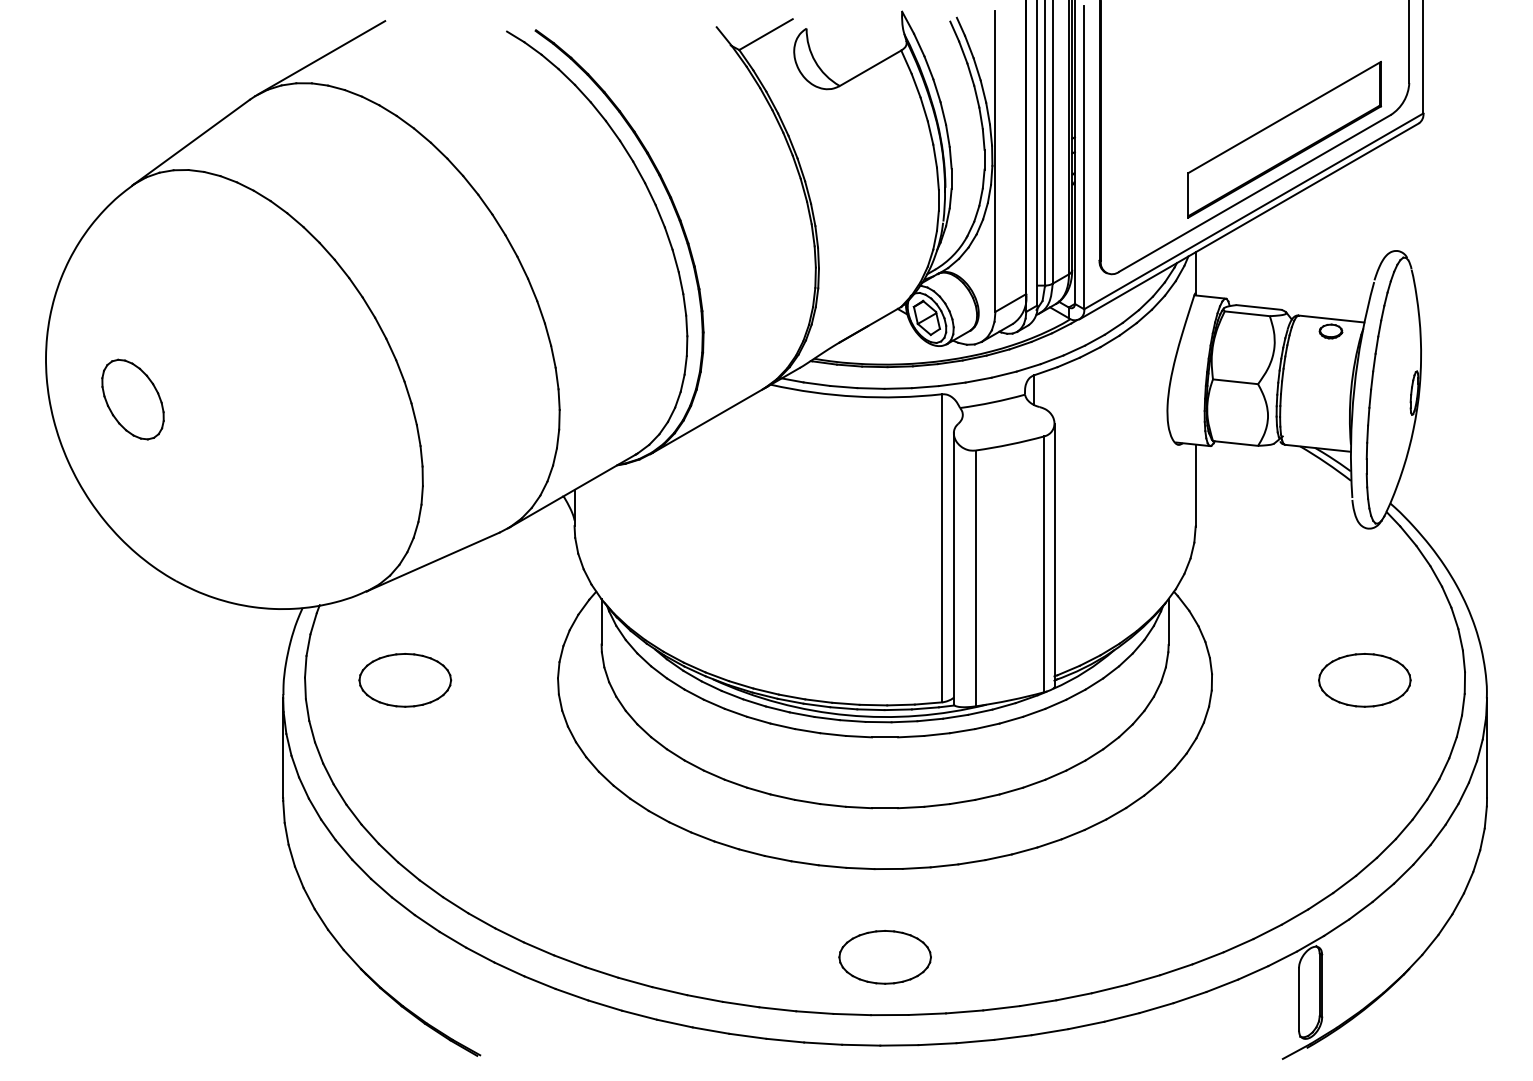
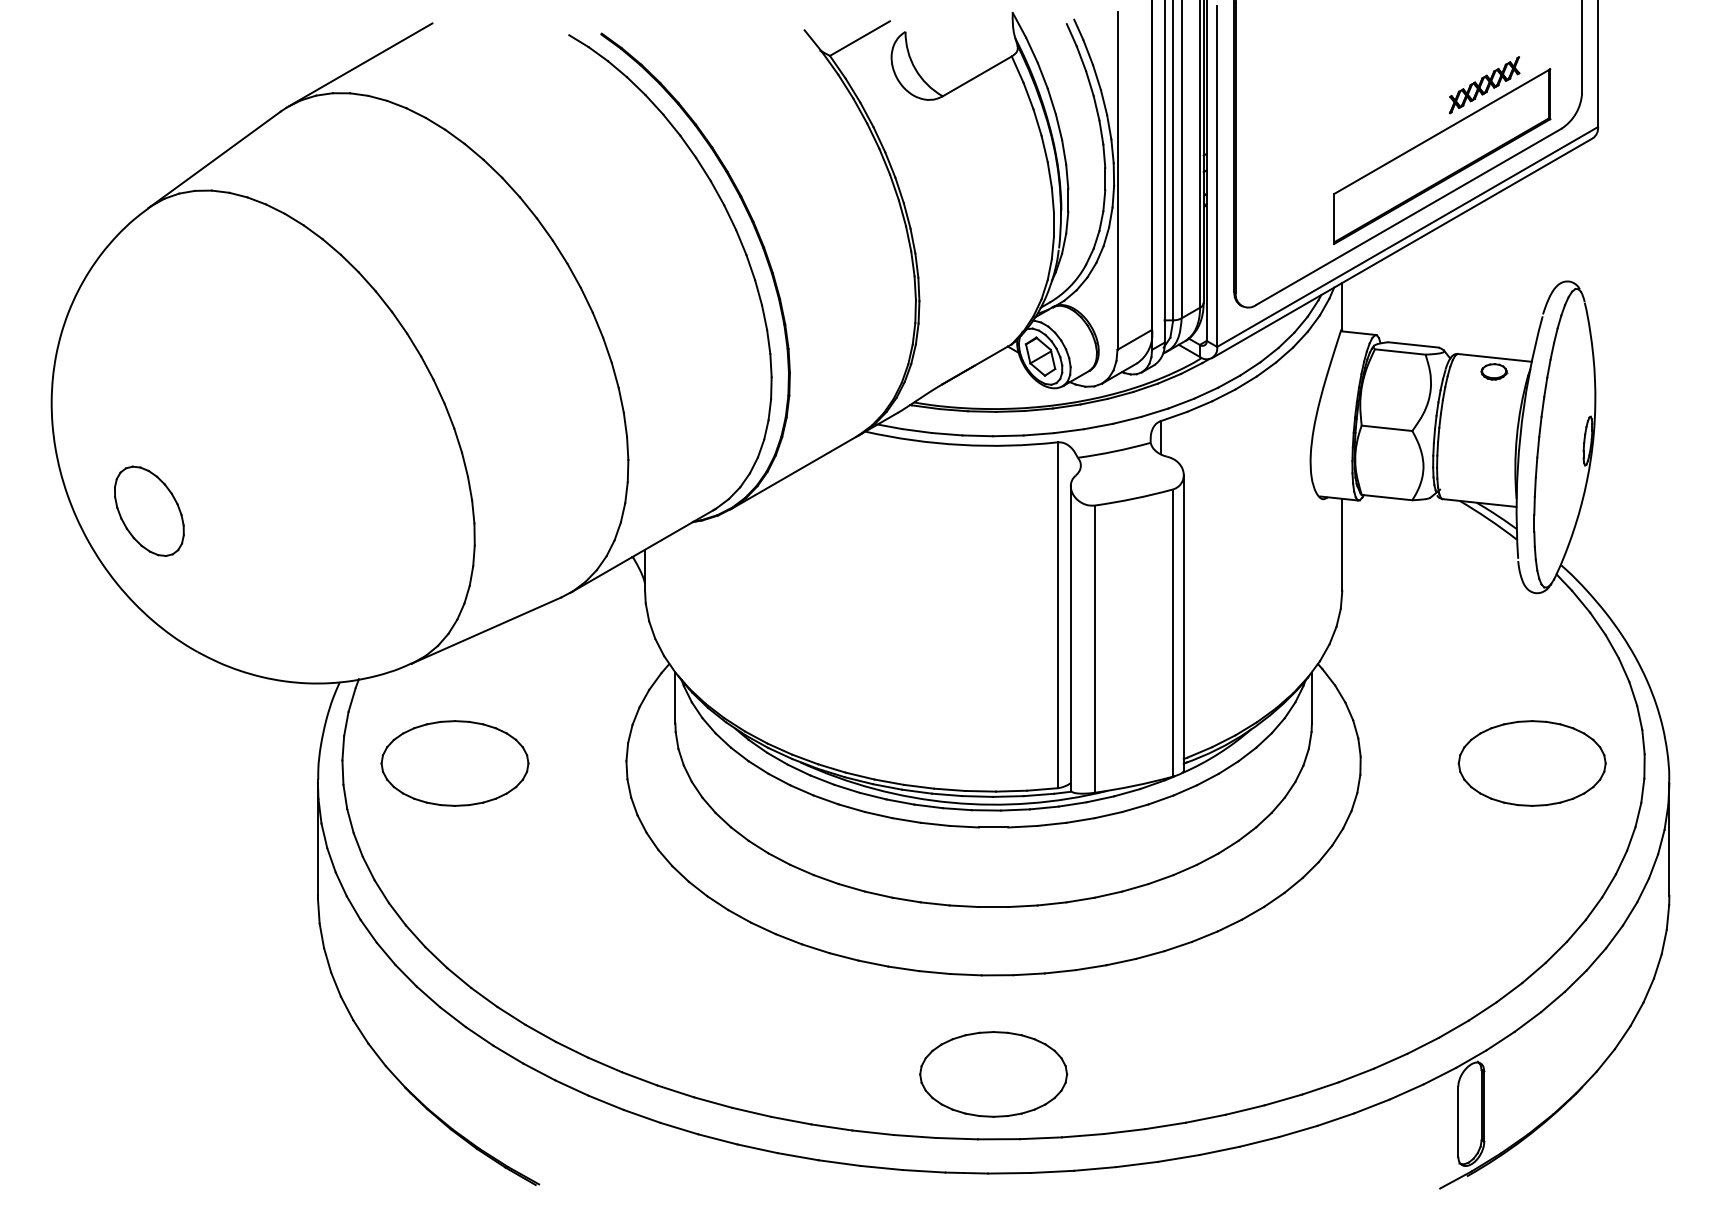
part: (1322, 76) -> (1484, 85), added
part: (133, 398) -> (149, 510), moved
part: (404, 680) -> (454, 763), size x1.43
part: (1364, 680) -> (1531, 763), size x1.43
part: (884, 957) -> (993, 1074), size x1.43

